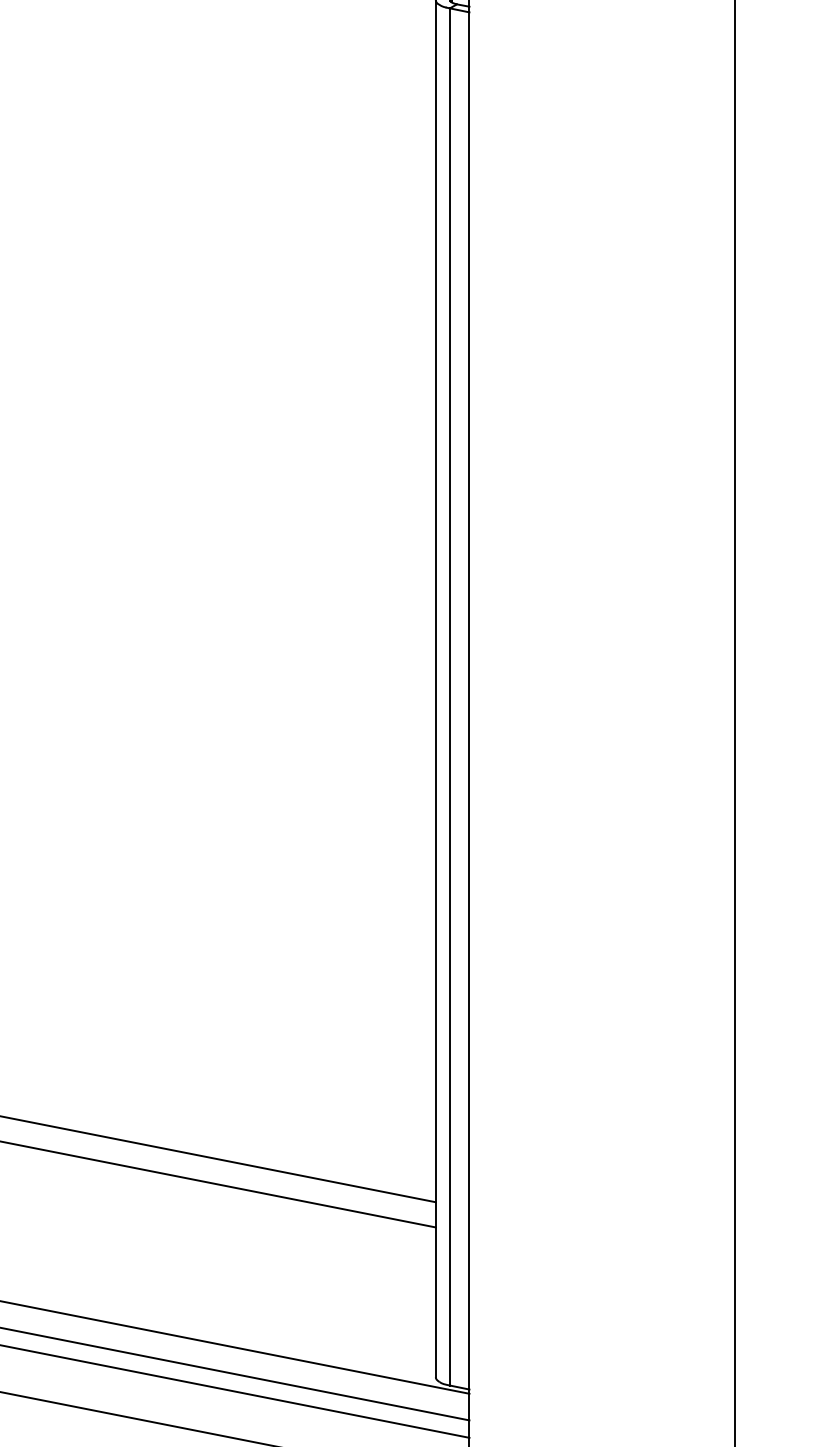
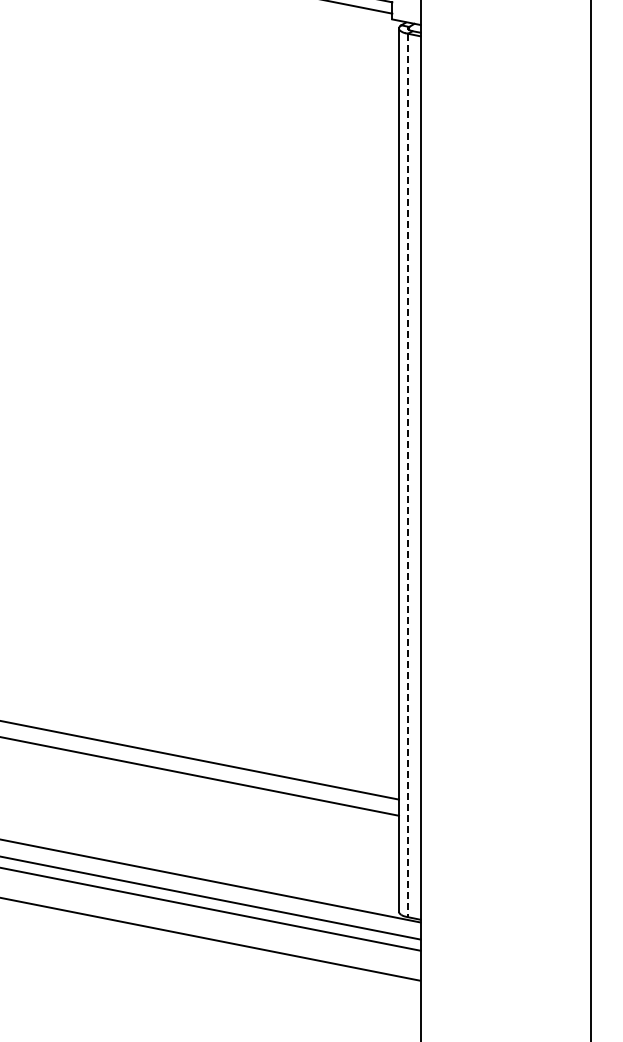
line: (450, 696) -> (408, 475), solid -> dashed

